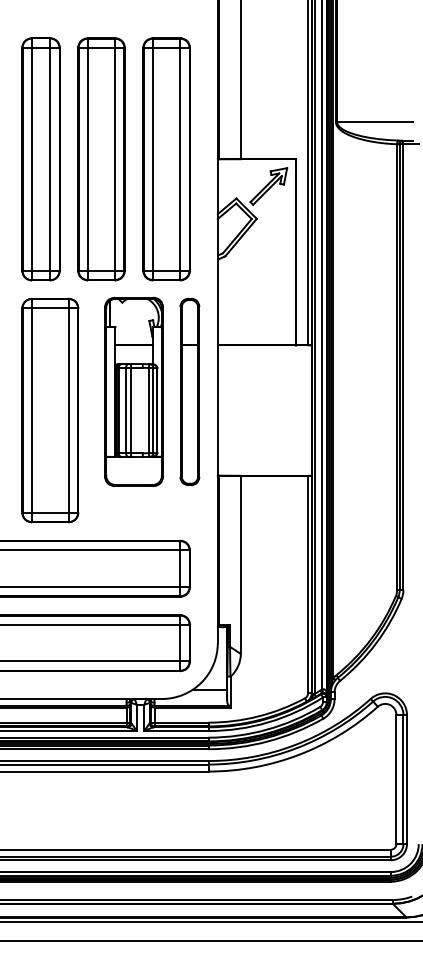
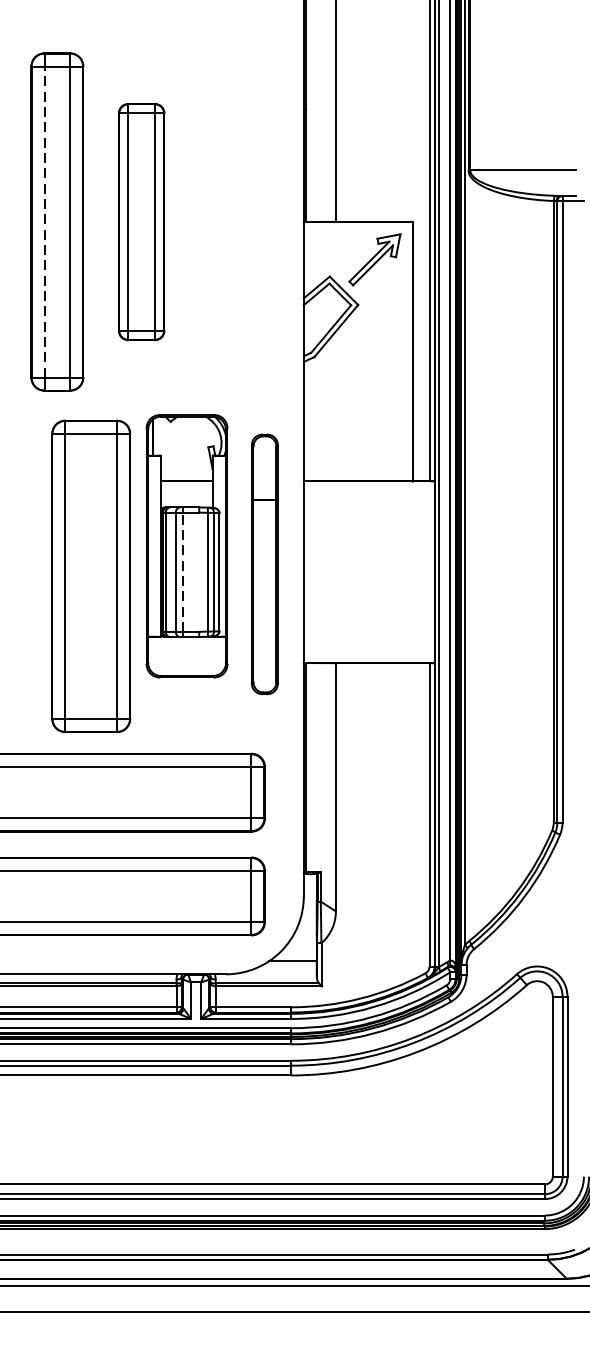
line: (31, 159) -> (44, 222), solid -> dashed
part: (101, 159) -> (141, 222), size x0.7
part: (166, 159) -> (232, 222), removed
part: (189, 391) -> (264, 563), moved
part: (50, 410) -> (91, 576), moved
line: (131, 410) -> (183, 572), solid -> dashed

